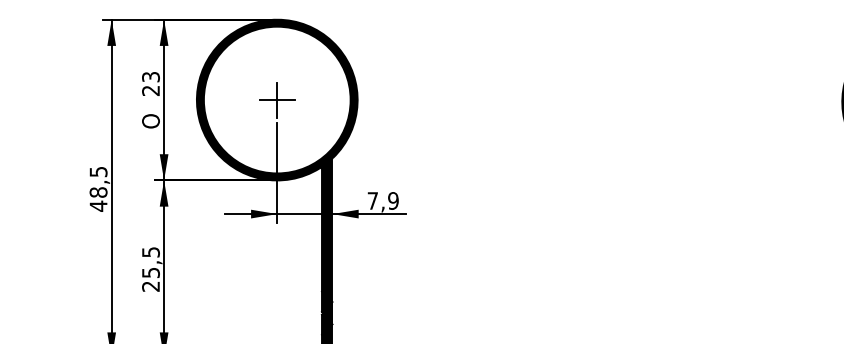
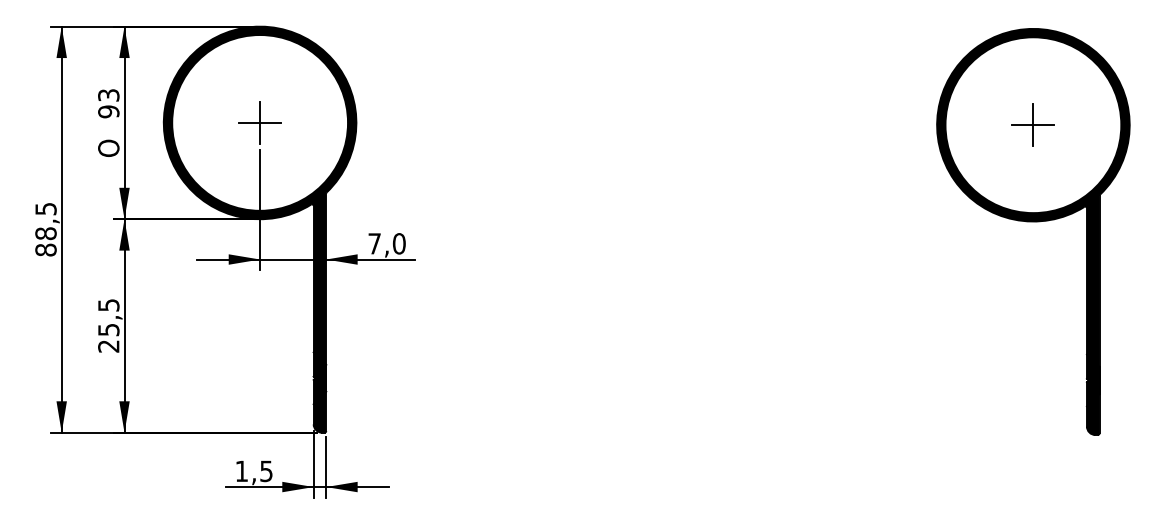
text: (150, 90) -> (108, 111), 23 -> 93
text: (392, 200) -> (398, 243), 7,9 -> 7,0
text: (98, 205) -> (45, 249), 48,5 -> 88,5

